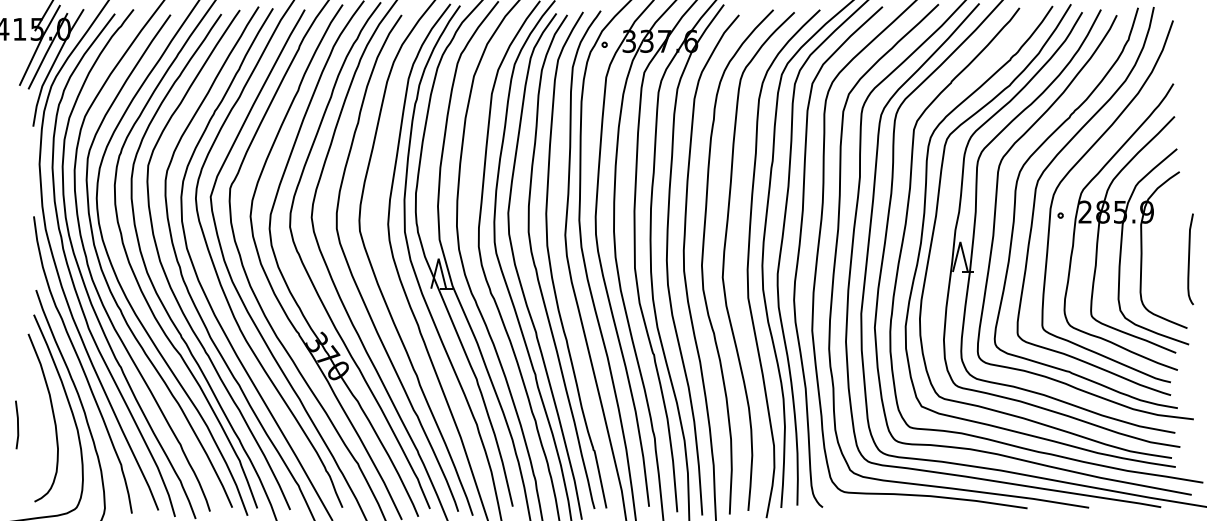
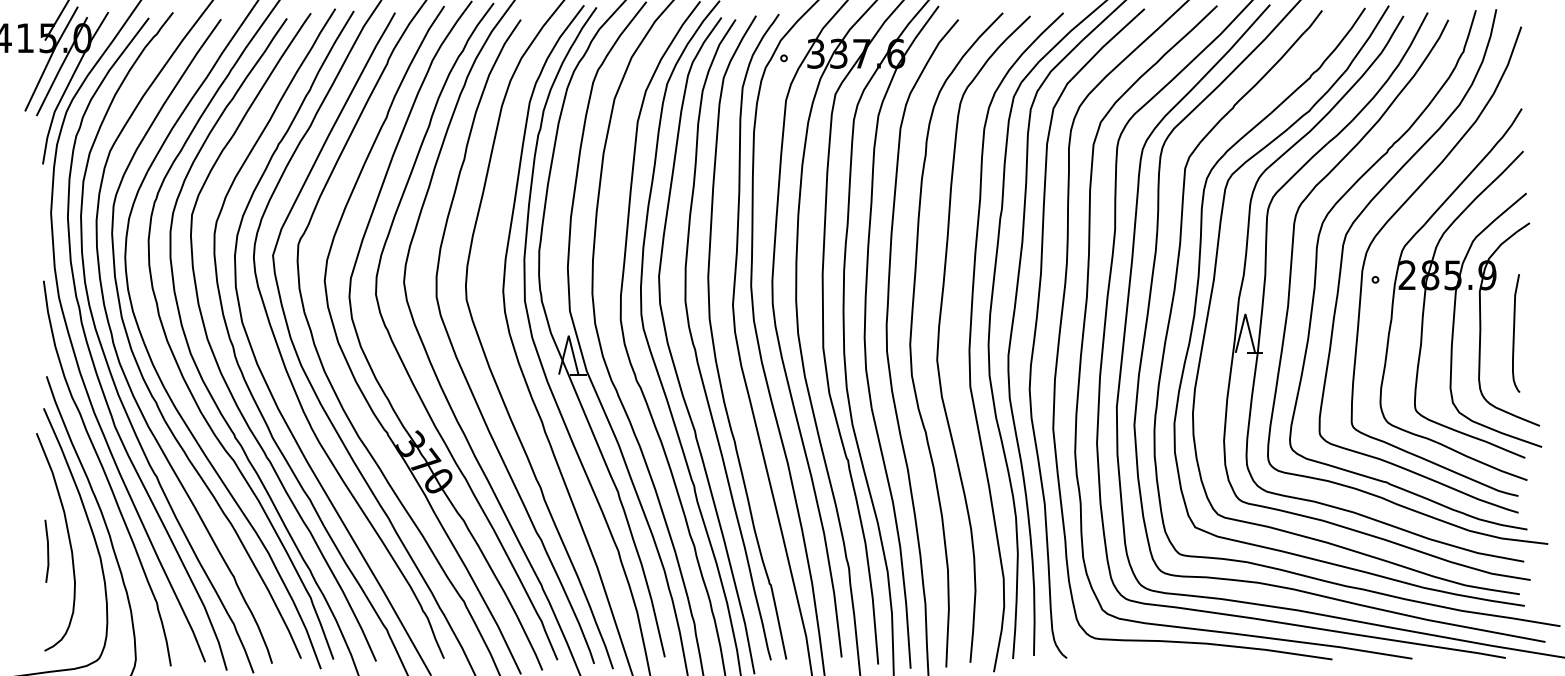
curve: (1189, 259) -> (1514, 333), moved
line: (17, 424) -> (47, 550), moved

